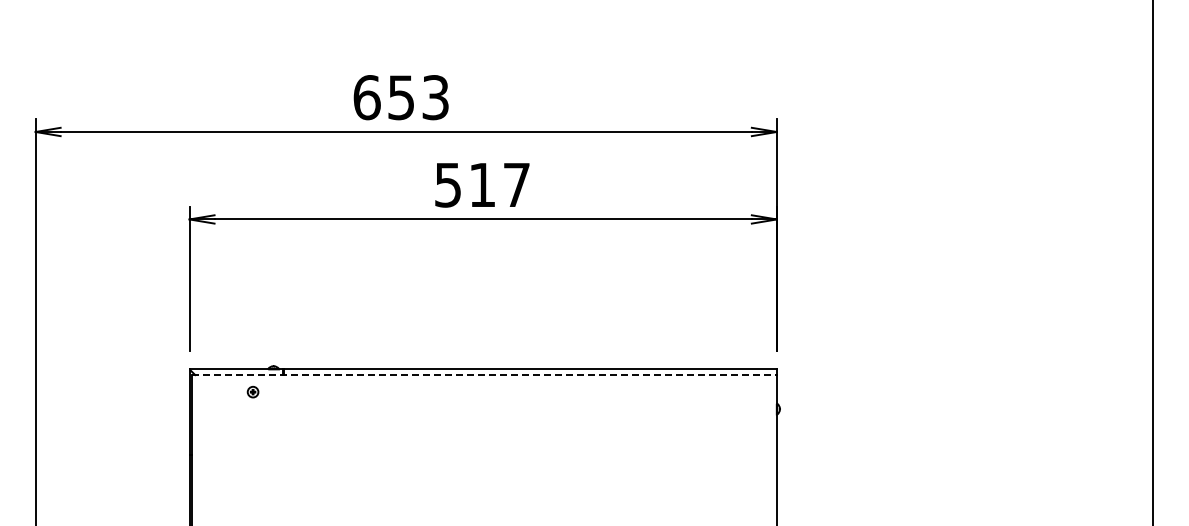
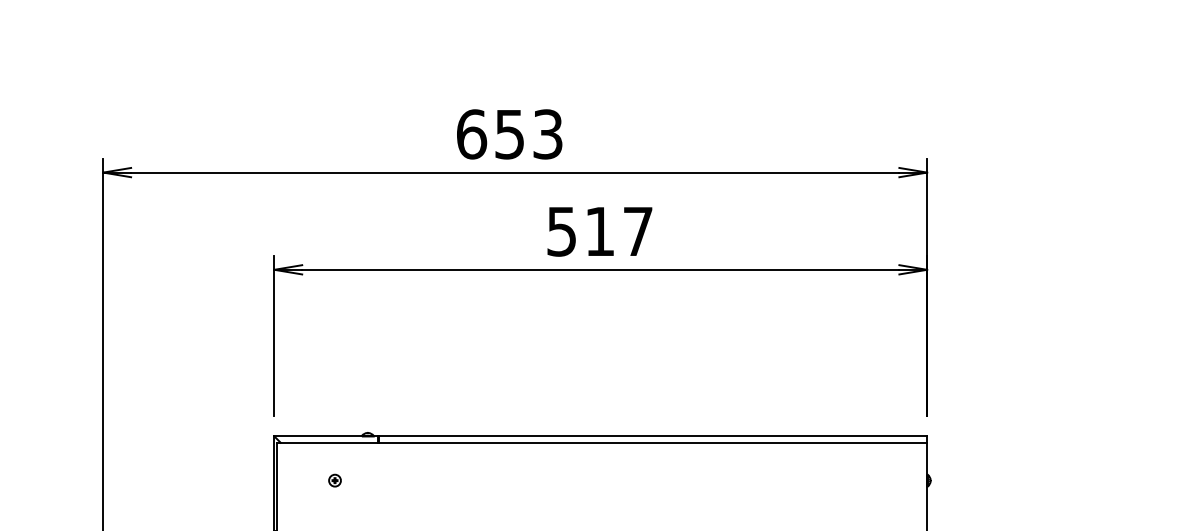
line: (484, 375) -> (602, 443), dashed -> solid
part: (252, 391) -> (334, 479), moved

